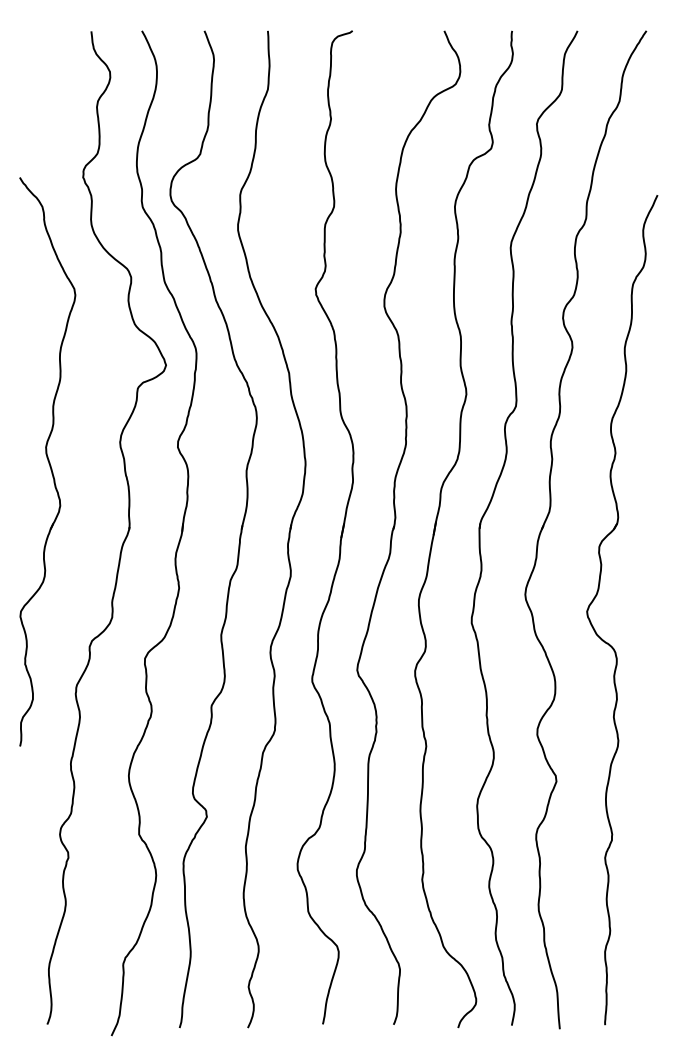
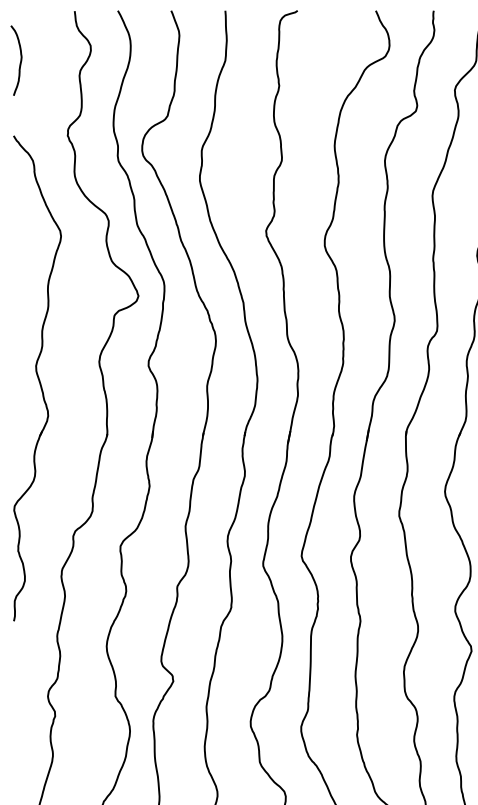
curve: (27, 89) -> (20, 60), added

